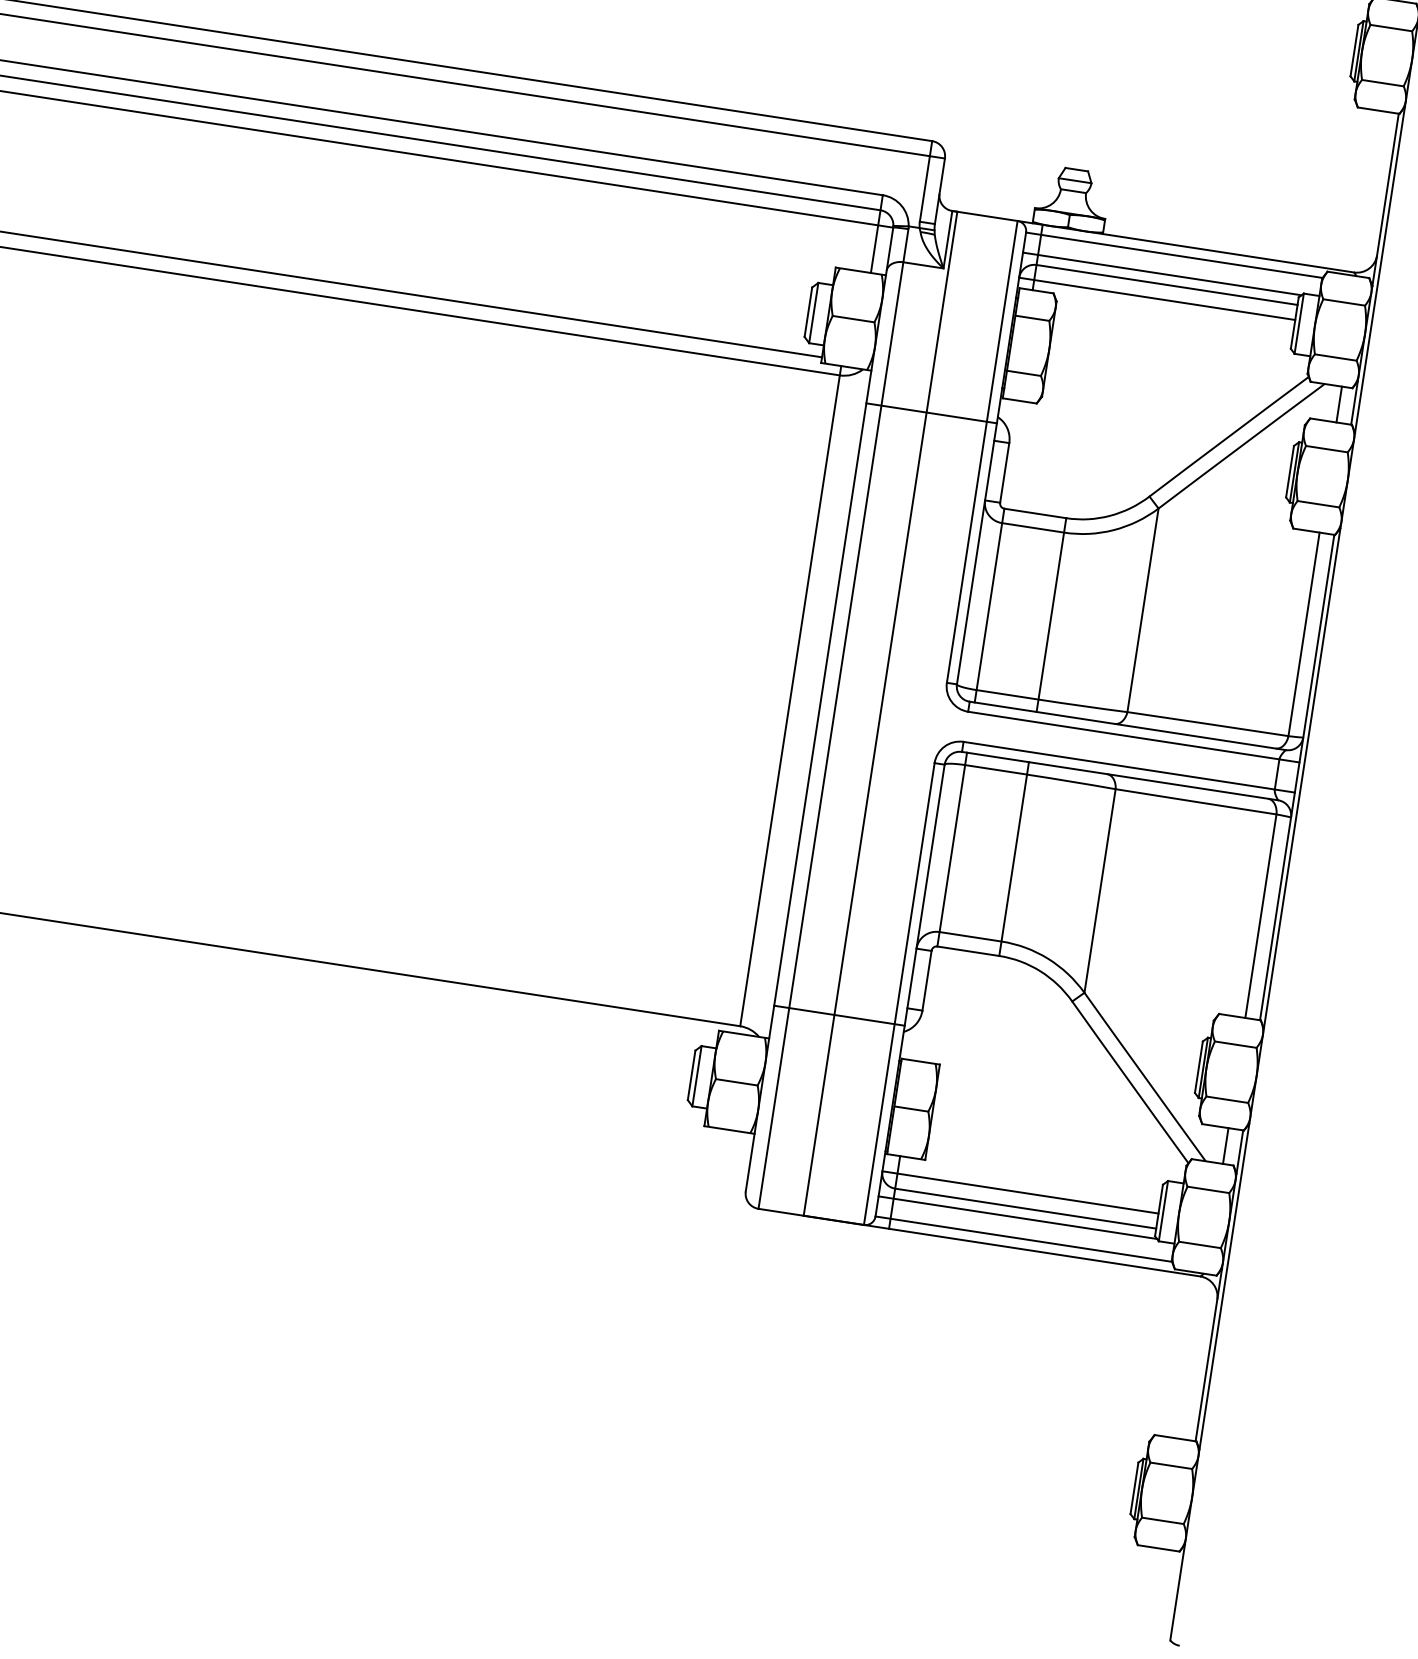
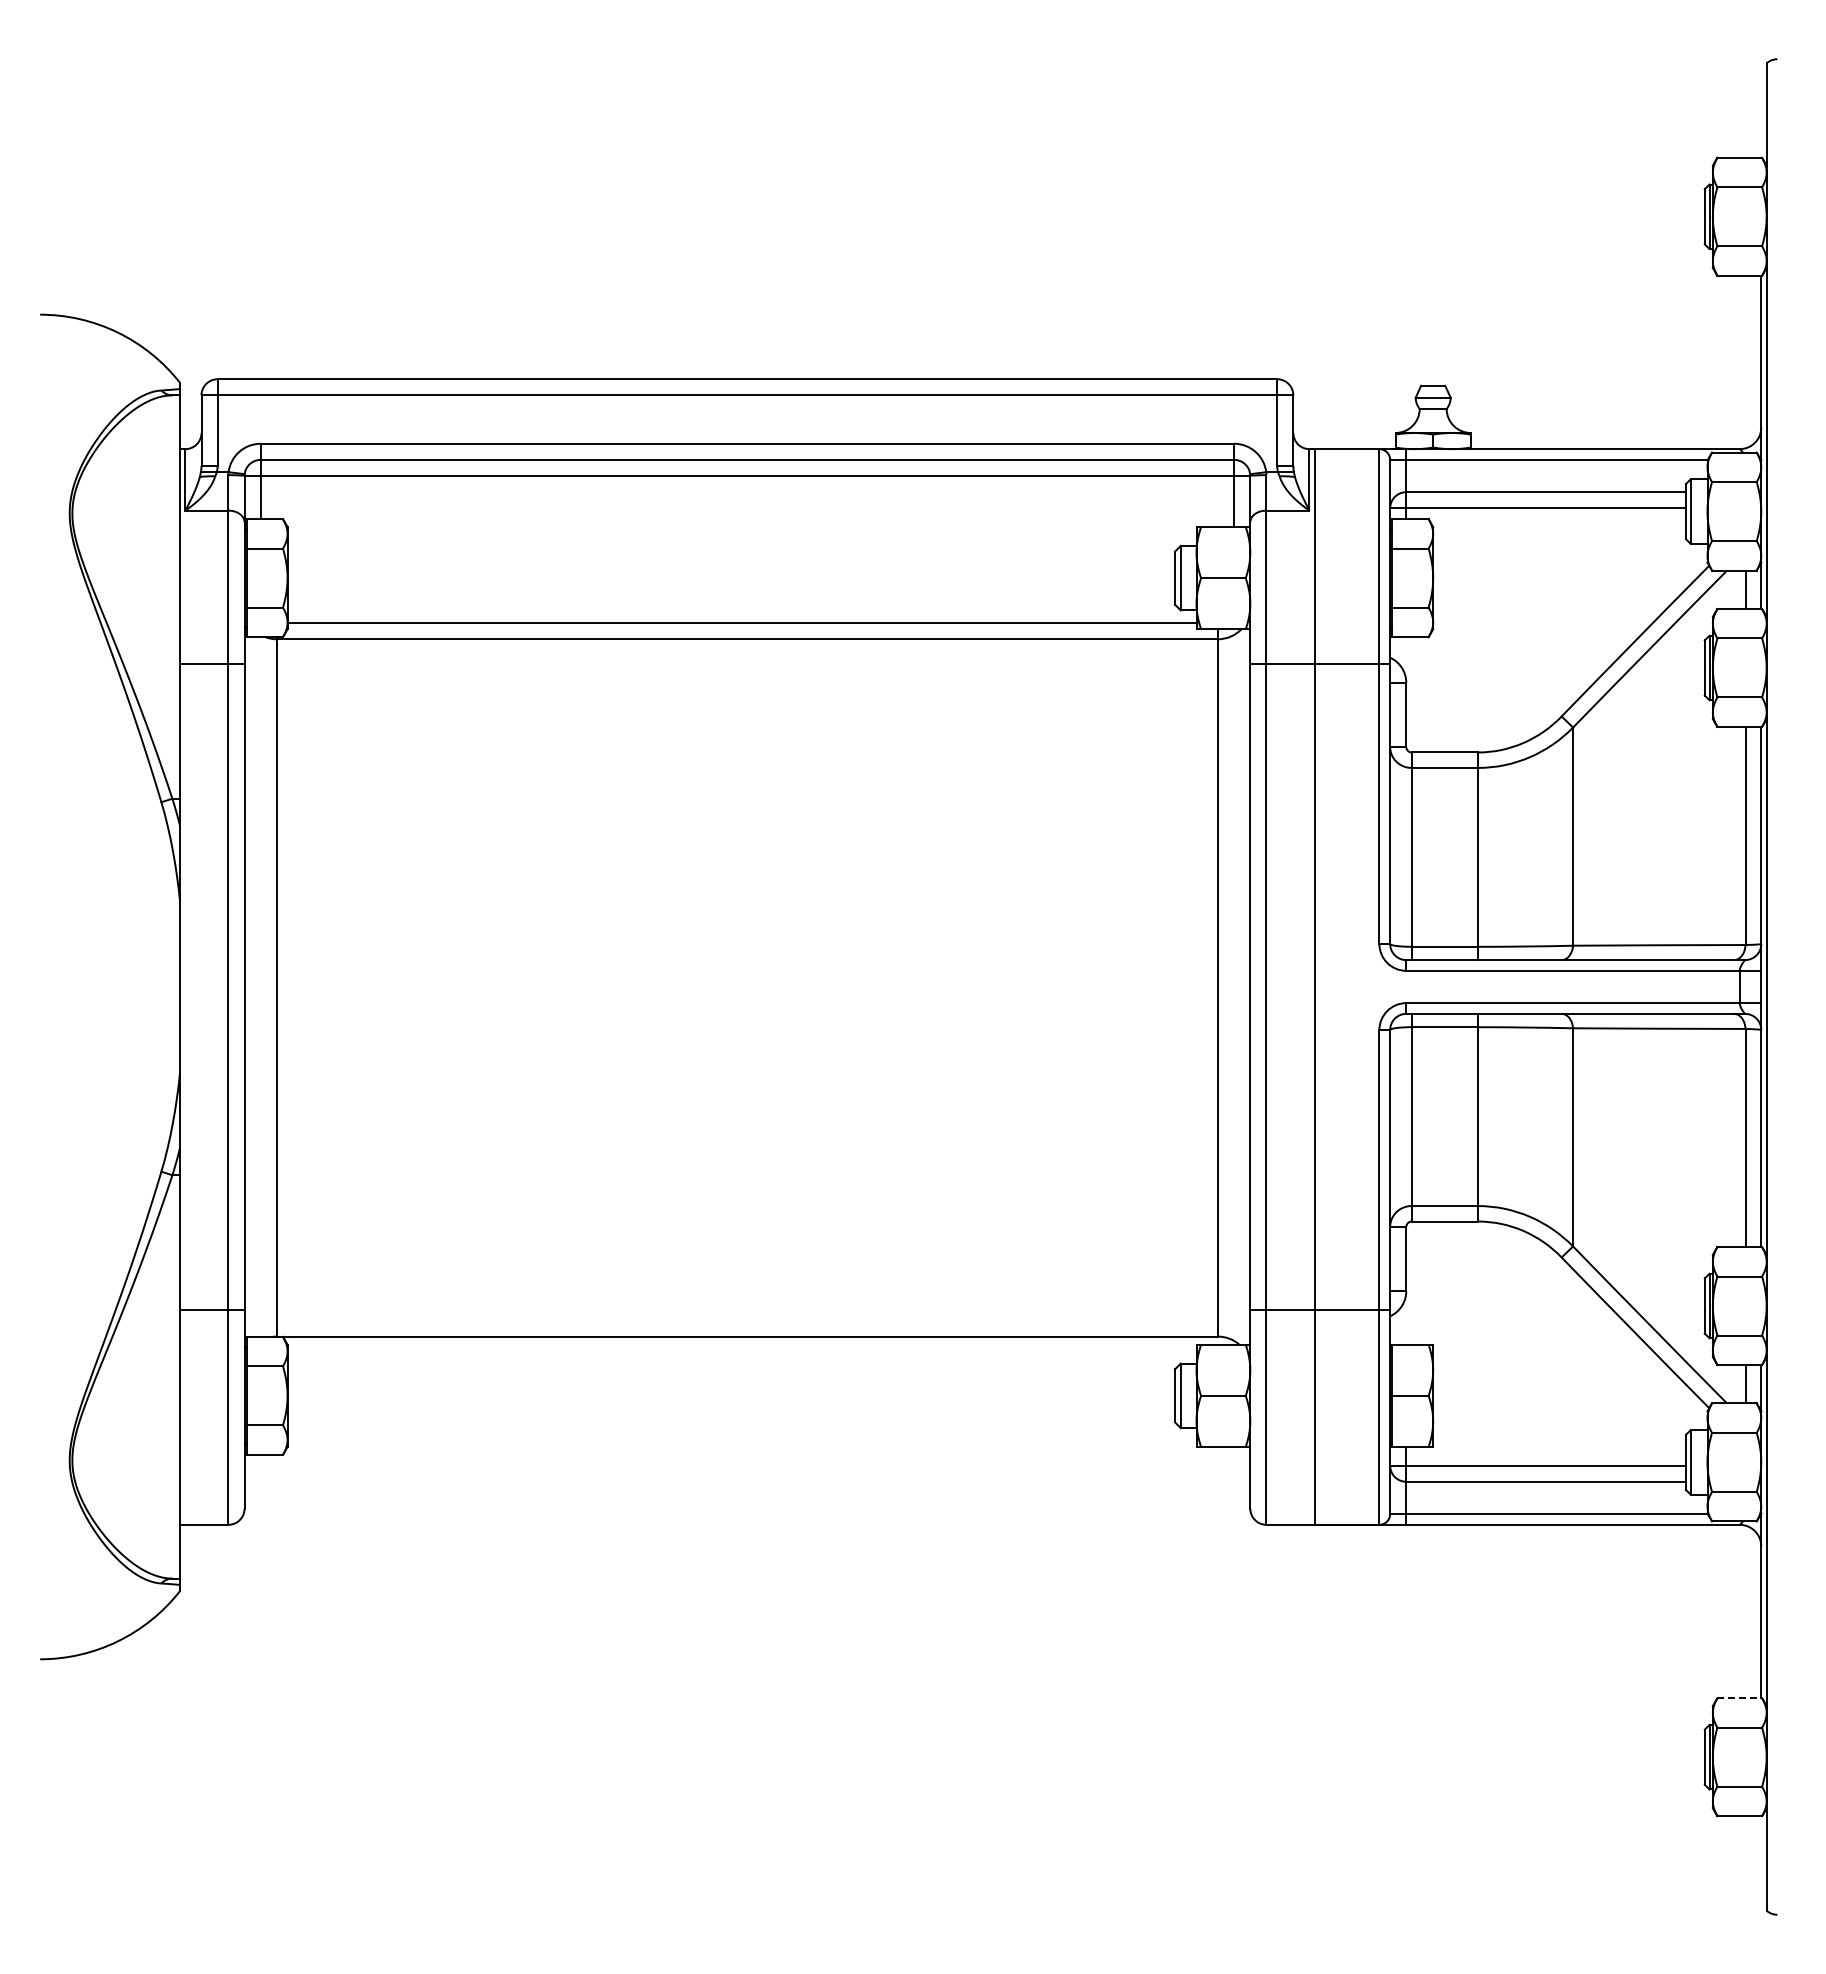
line: (1162, 274) -> (1539, 481), removed
line: (1018, 1217) -> (1539, 1492), removed
line: (1176, 1438) -> (1740, 1698), solid -> dashed

